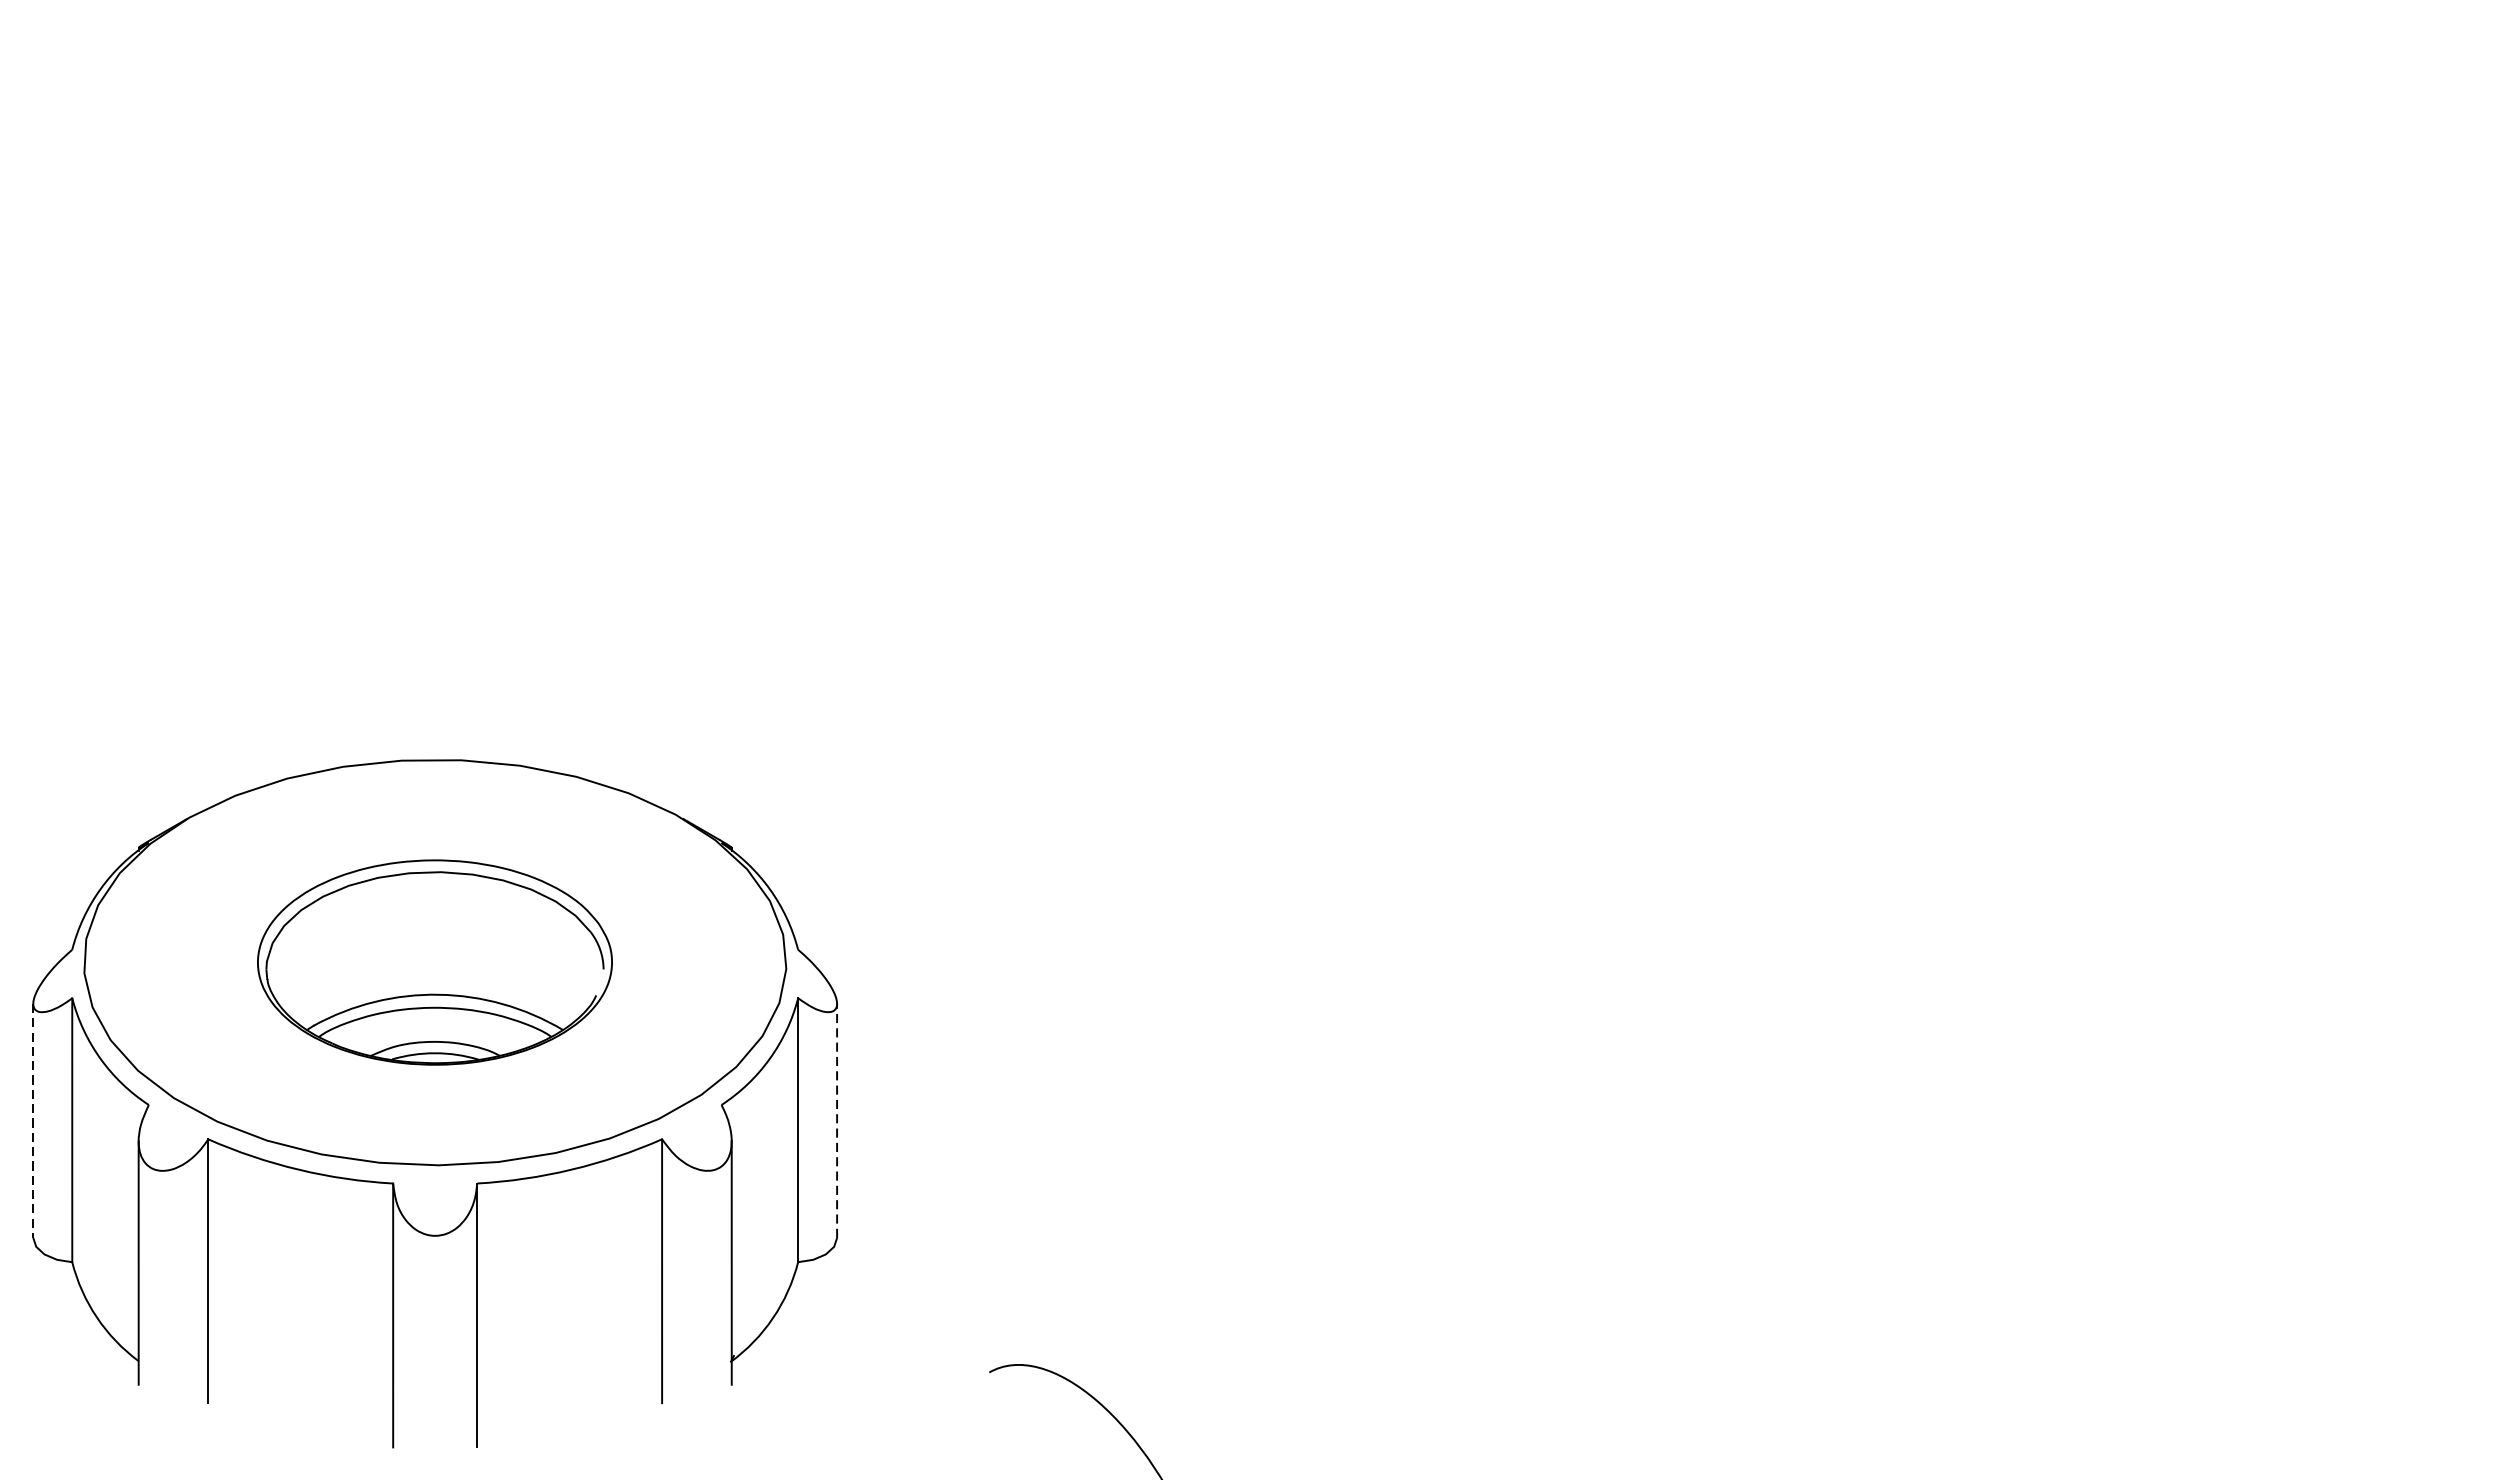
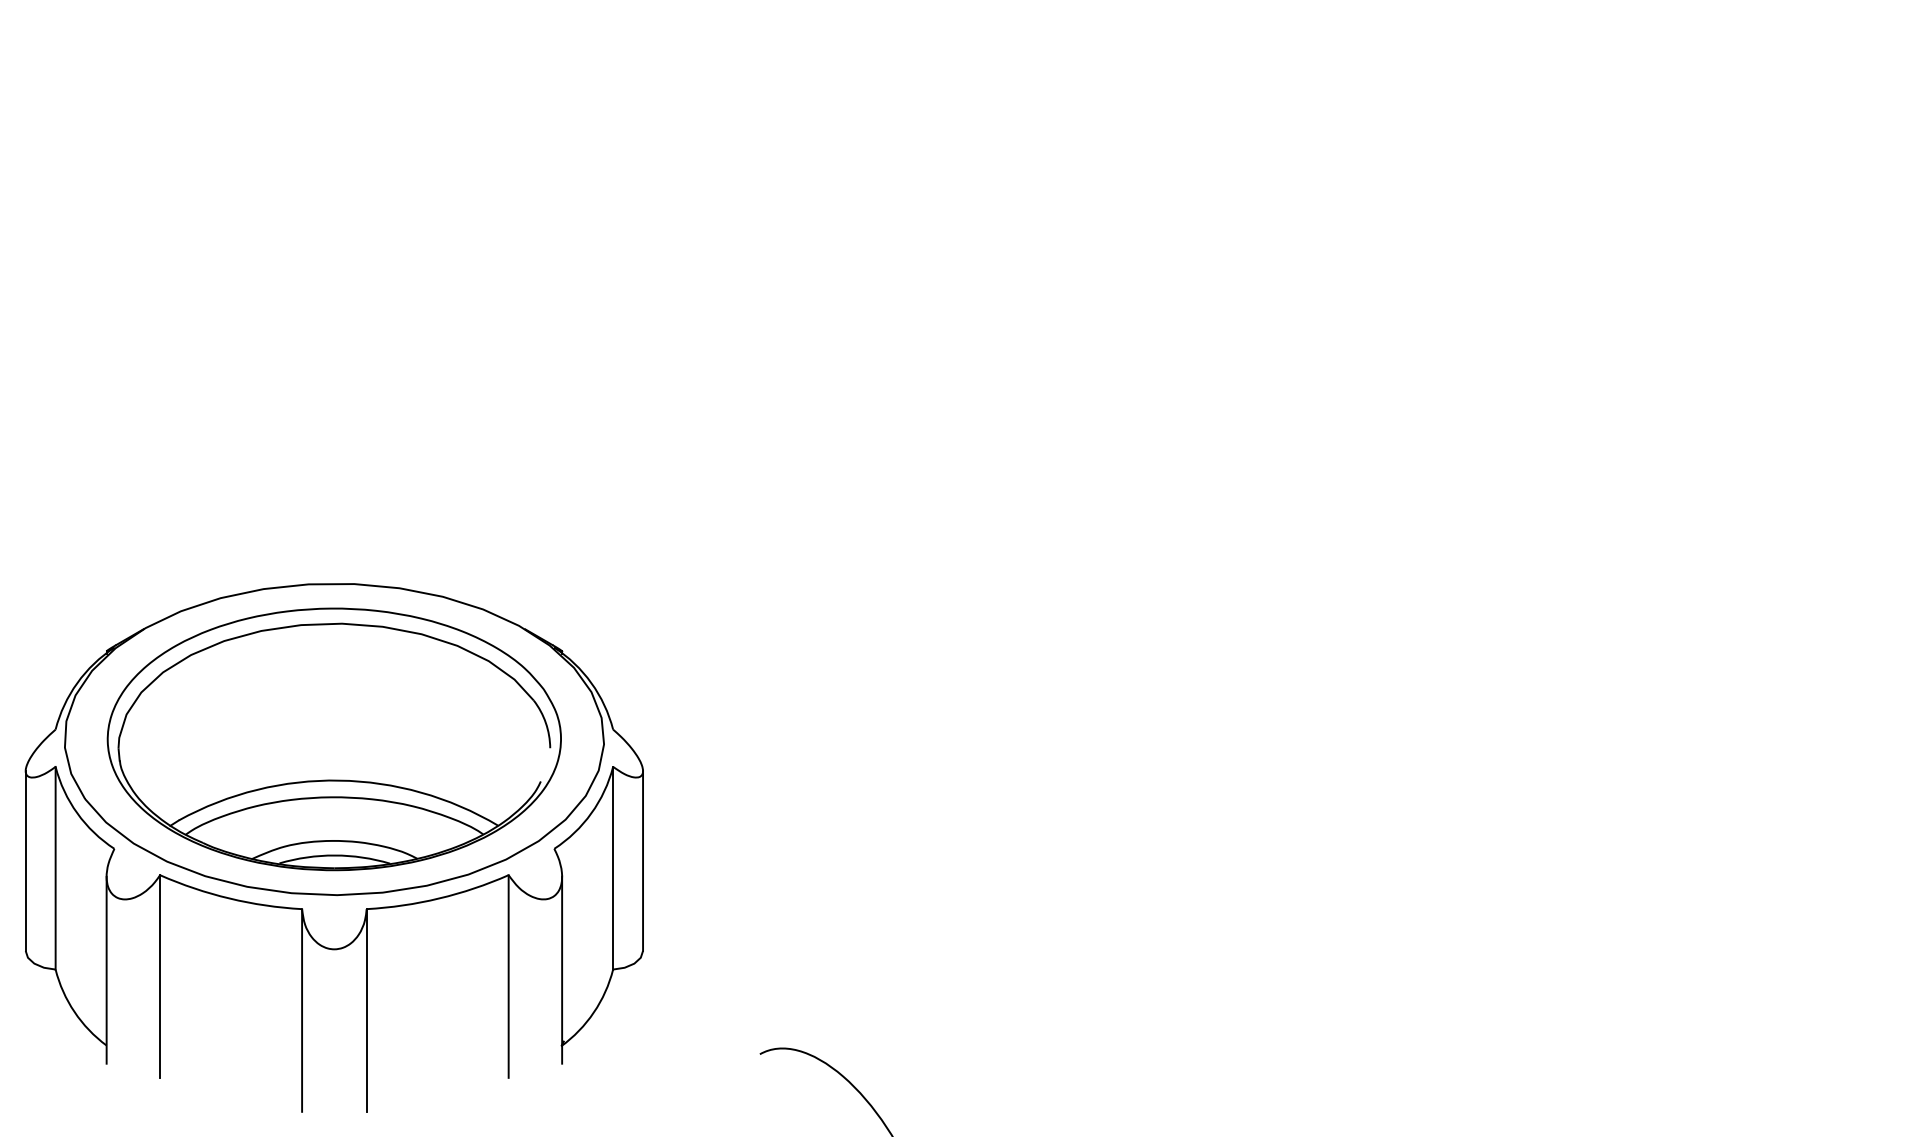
part: (434, 962) -> (333, 739), size x1.67
line: (33, 1121) -> (25, 861), dashed -> solid
line: (837, 1121) -> (643, 861), dashed -> solid

